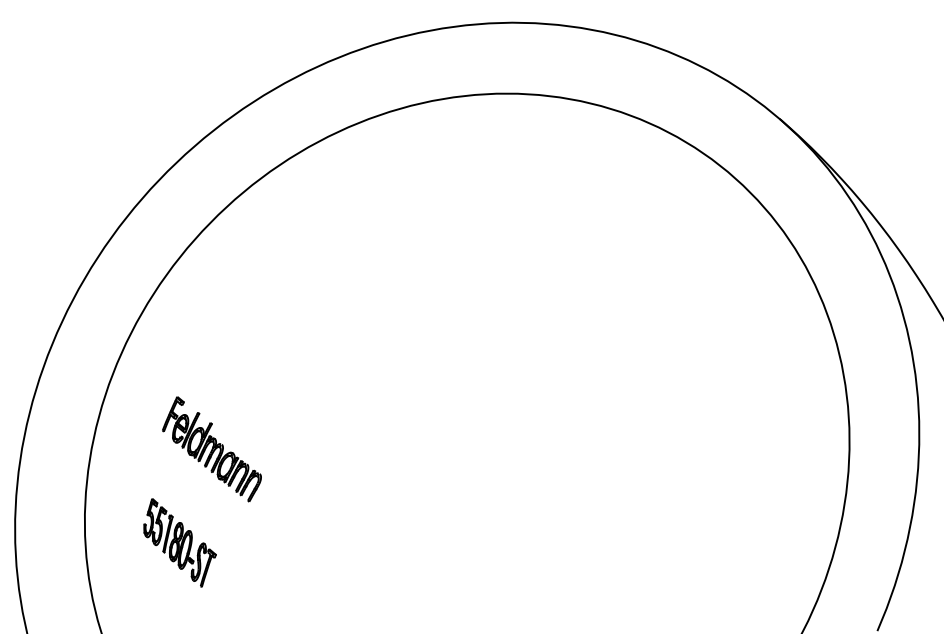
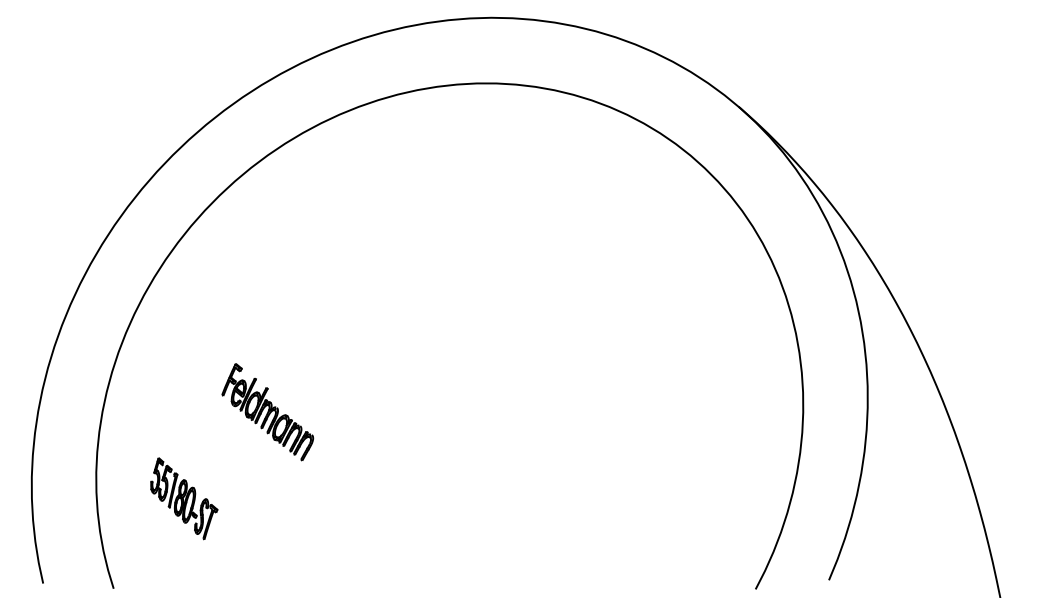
part: (211, 449) -> (267, 412), moved

